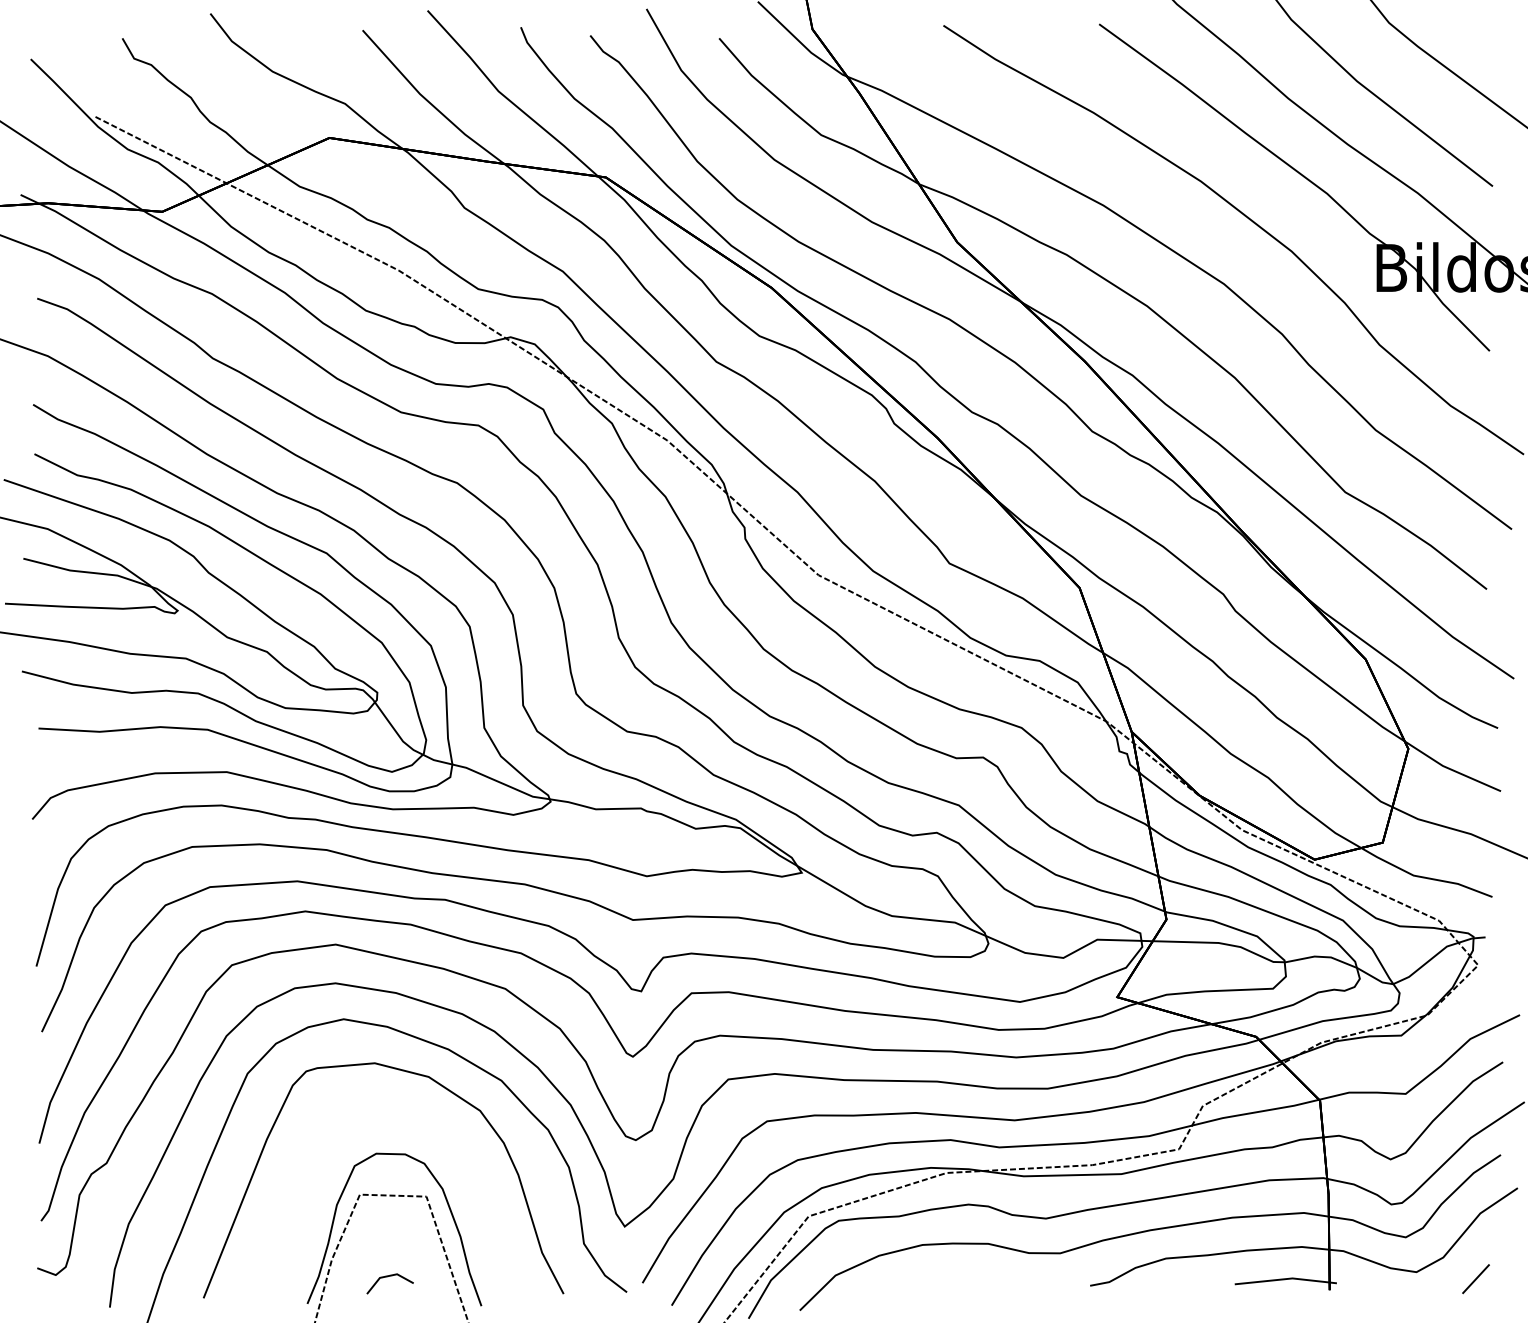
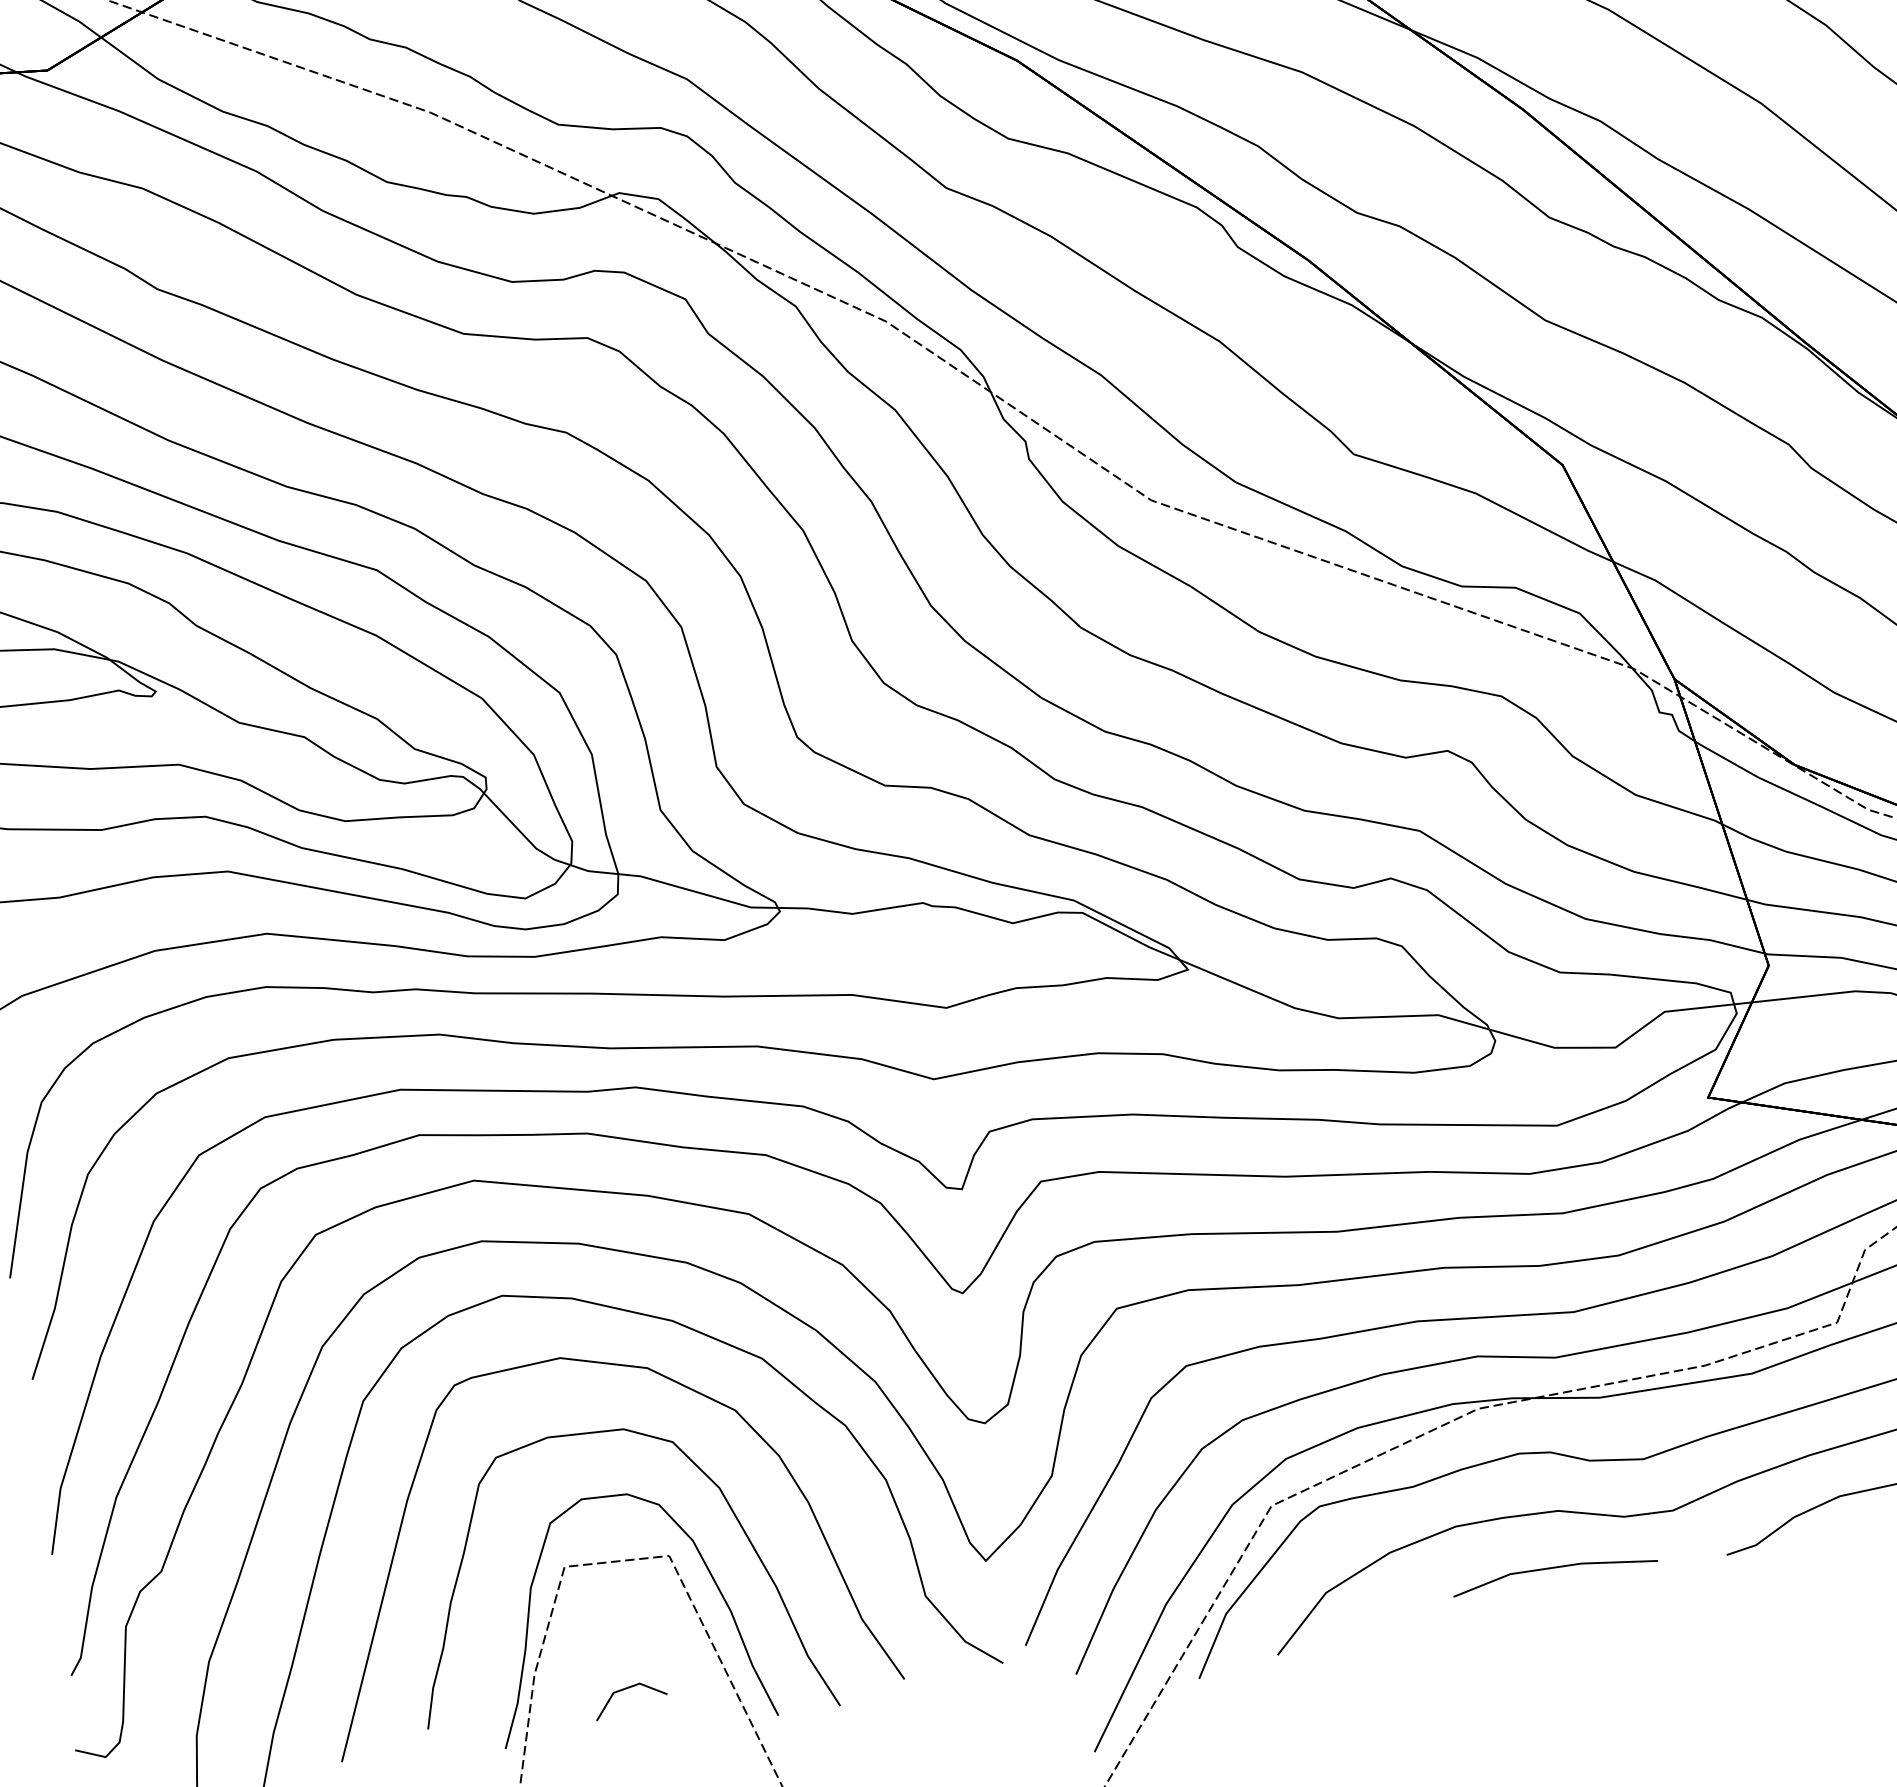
curve: (469, 1175) -> (732, 1513), added
line: (980, 1279) -> (1553, 1568), added

